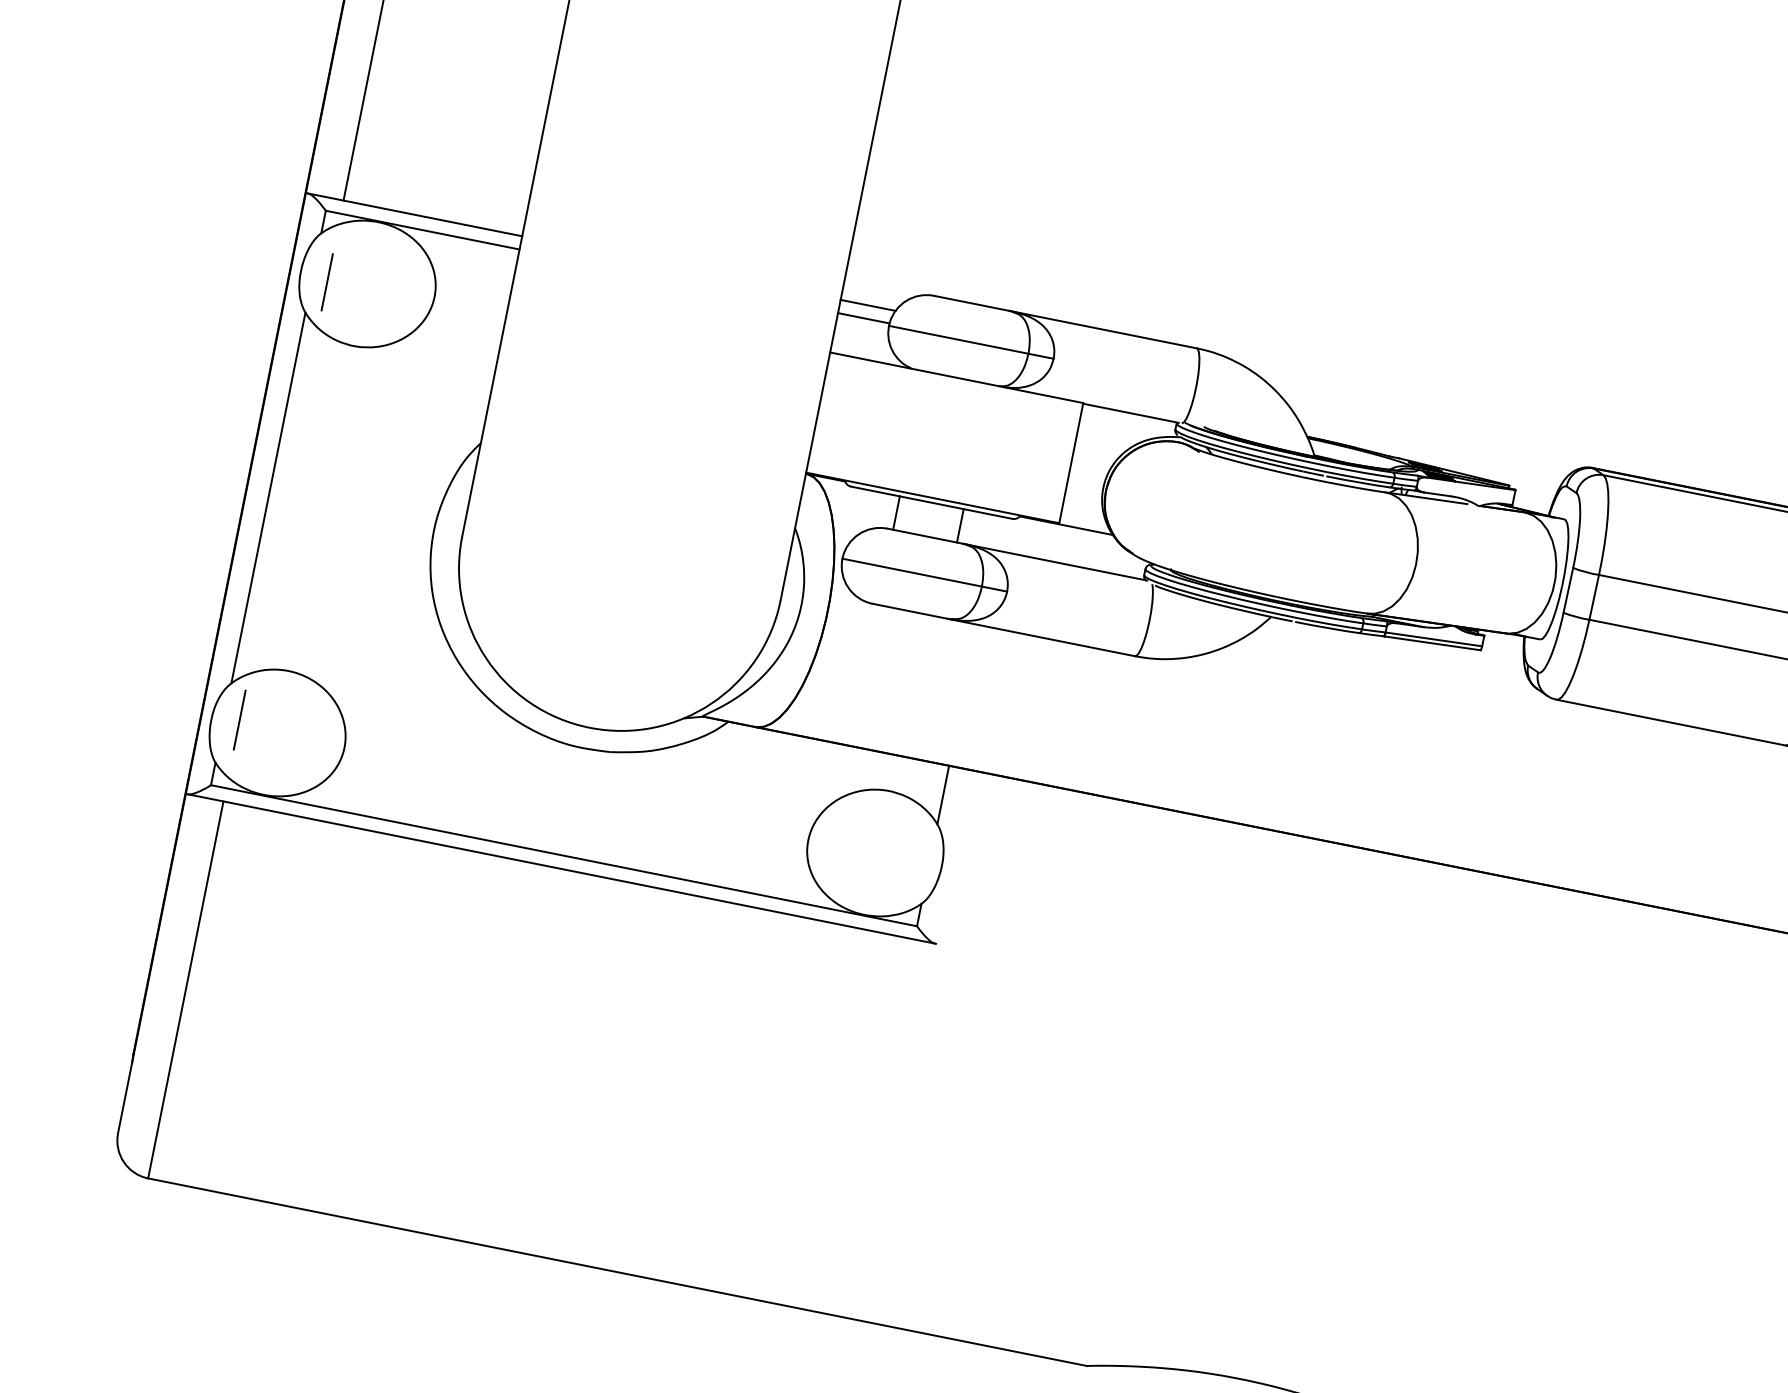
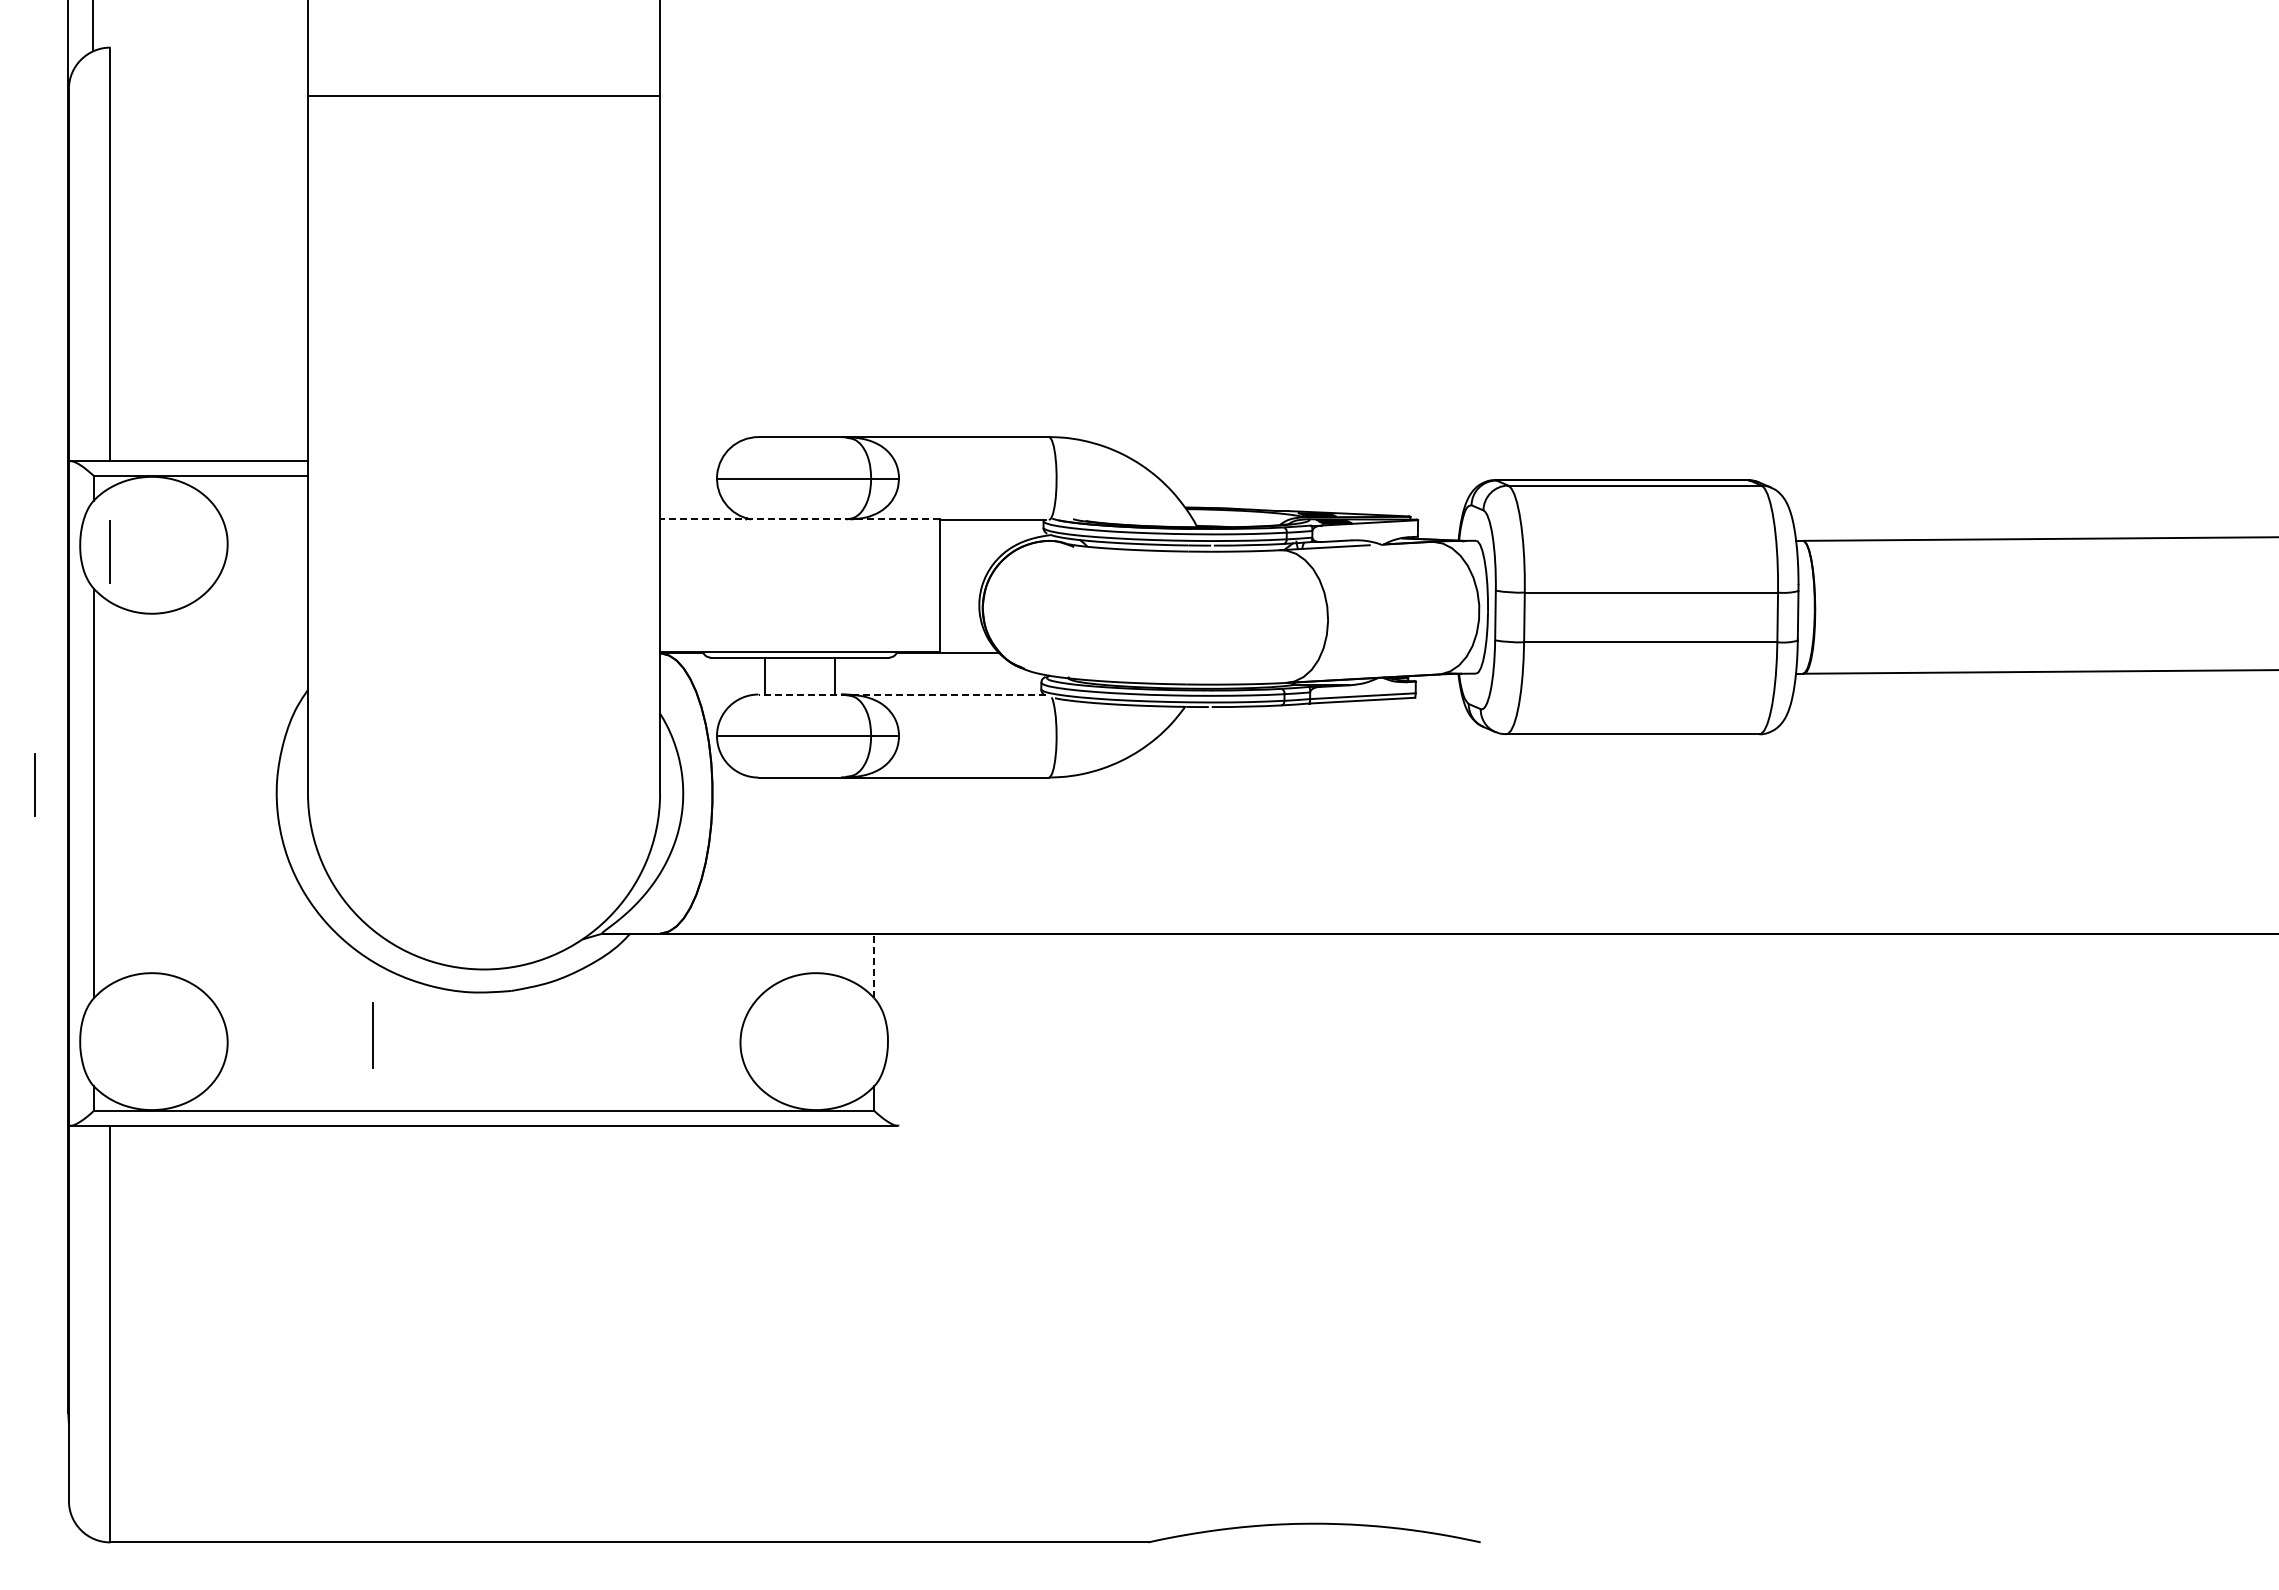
line: (868, 305) -> (690, 461), removed
line: (863, 317) -> (688, 475), removed
line: (957, 377) -> (800, 519), solid -> dashed
line: (216, 479) -> (34, 784), added
line: (1017, 554) -> (902, 694), solid -> dashed
line: (238, 719) -> (372, 1035), moved
line: (943, 794) -> (874, 965), solid -> dashed

